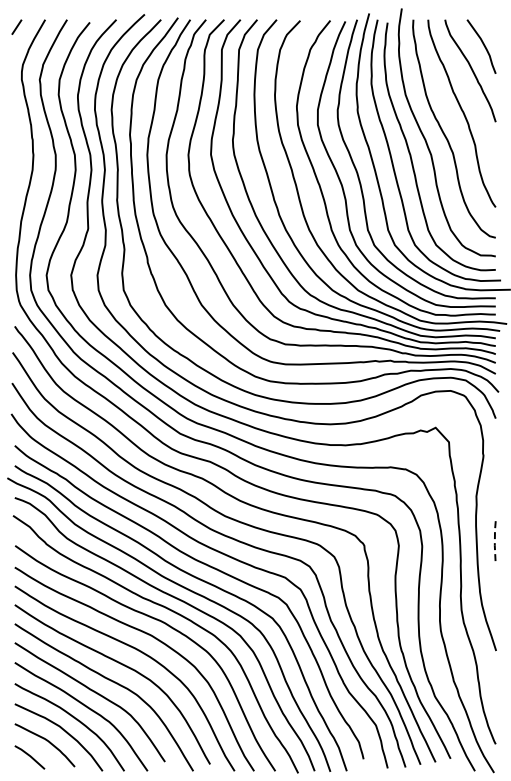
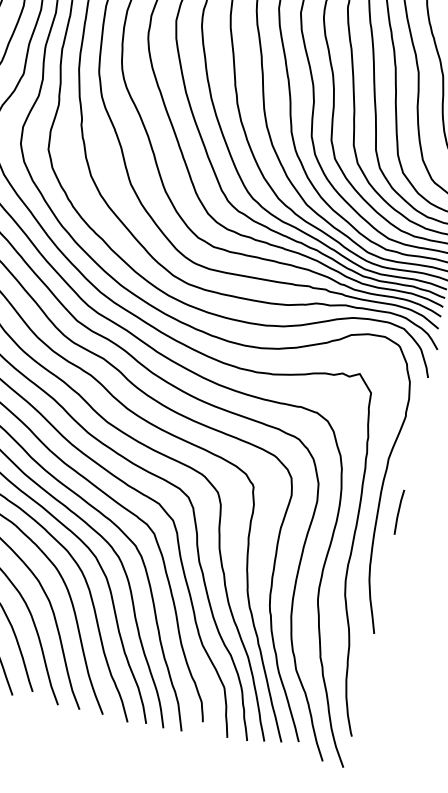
line: (494, 540) -> (398, 511), dashed -> solid

